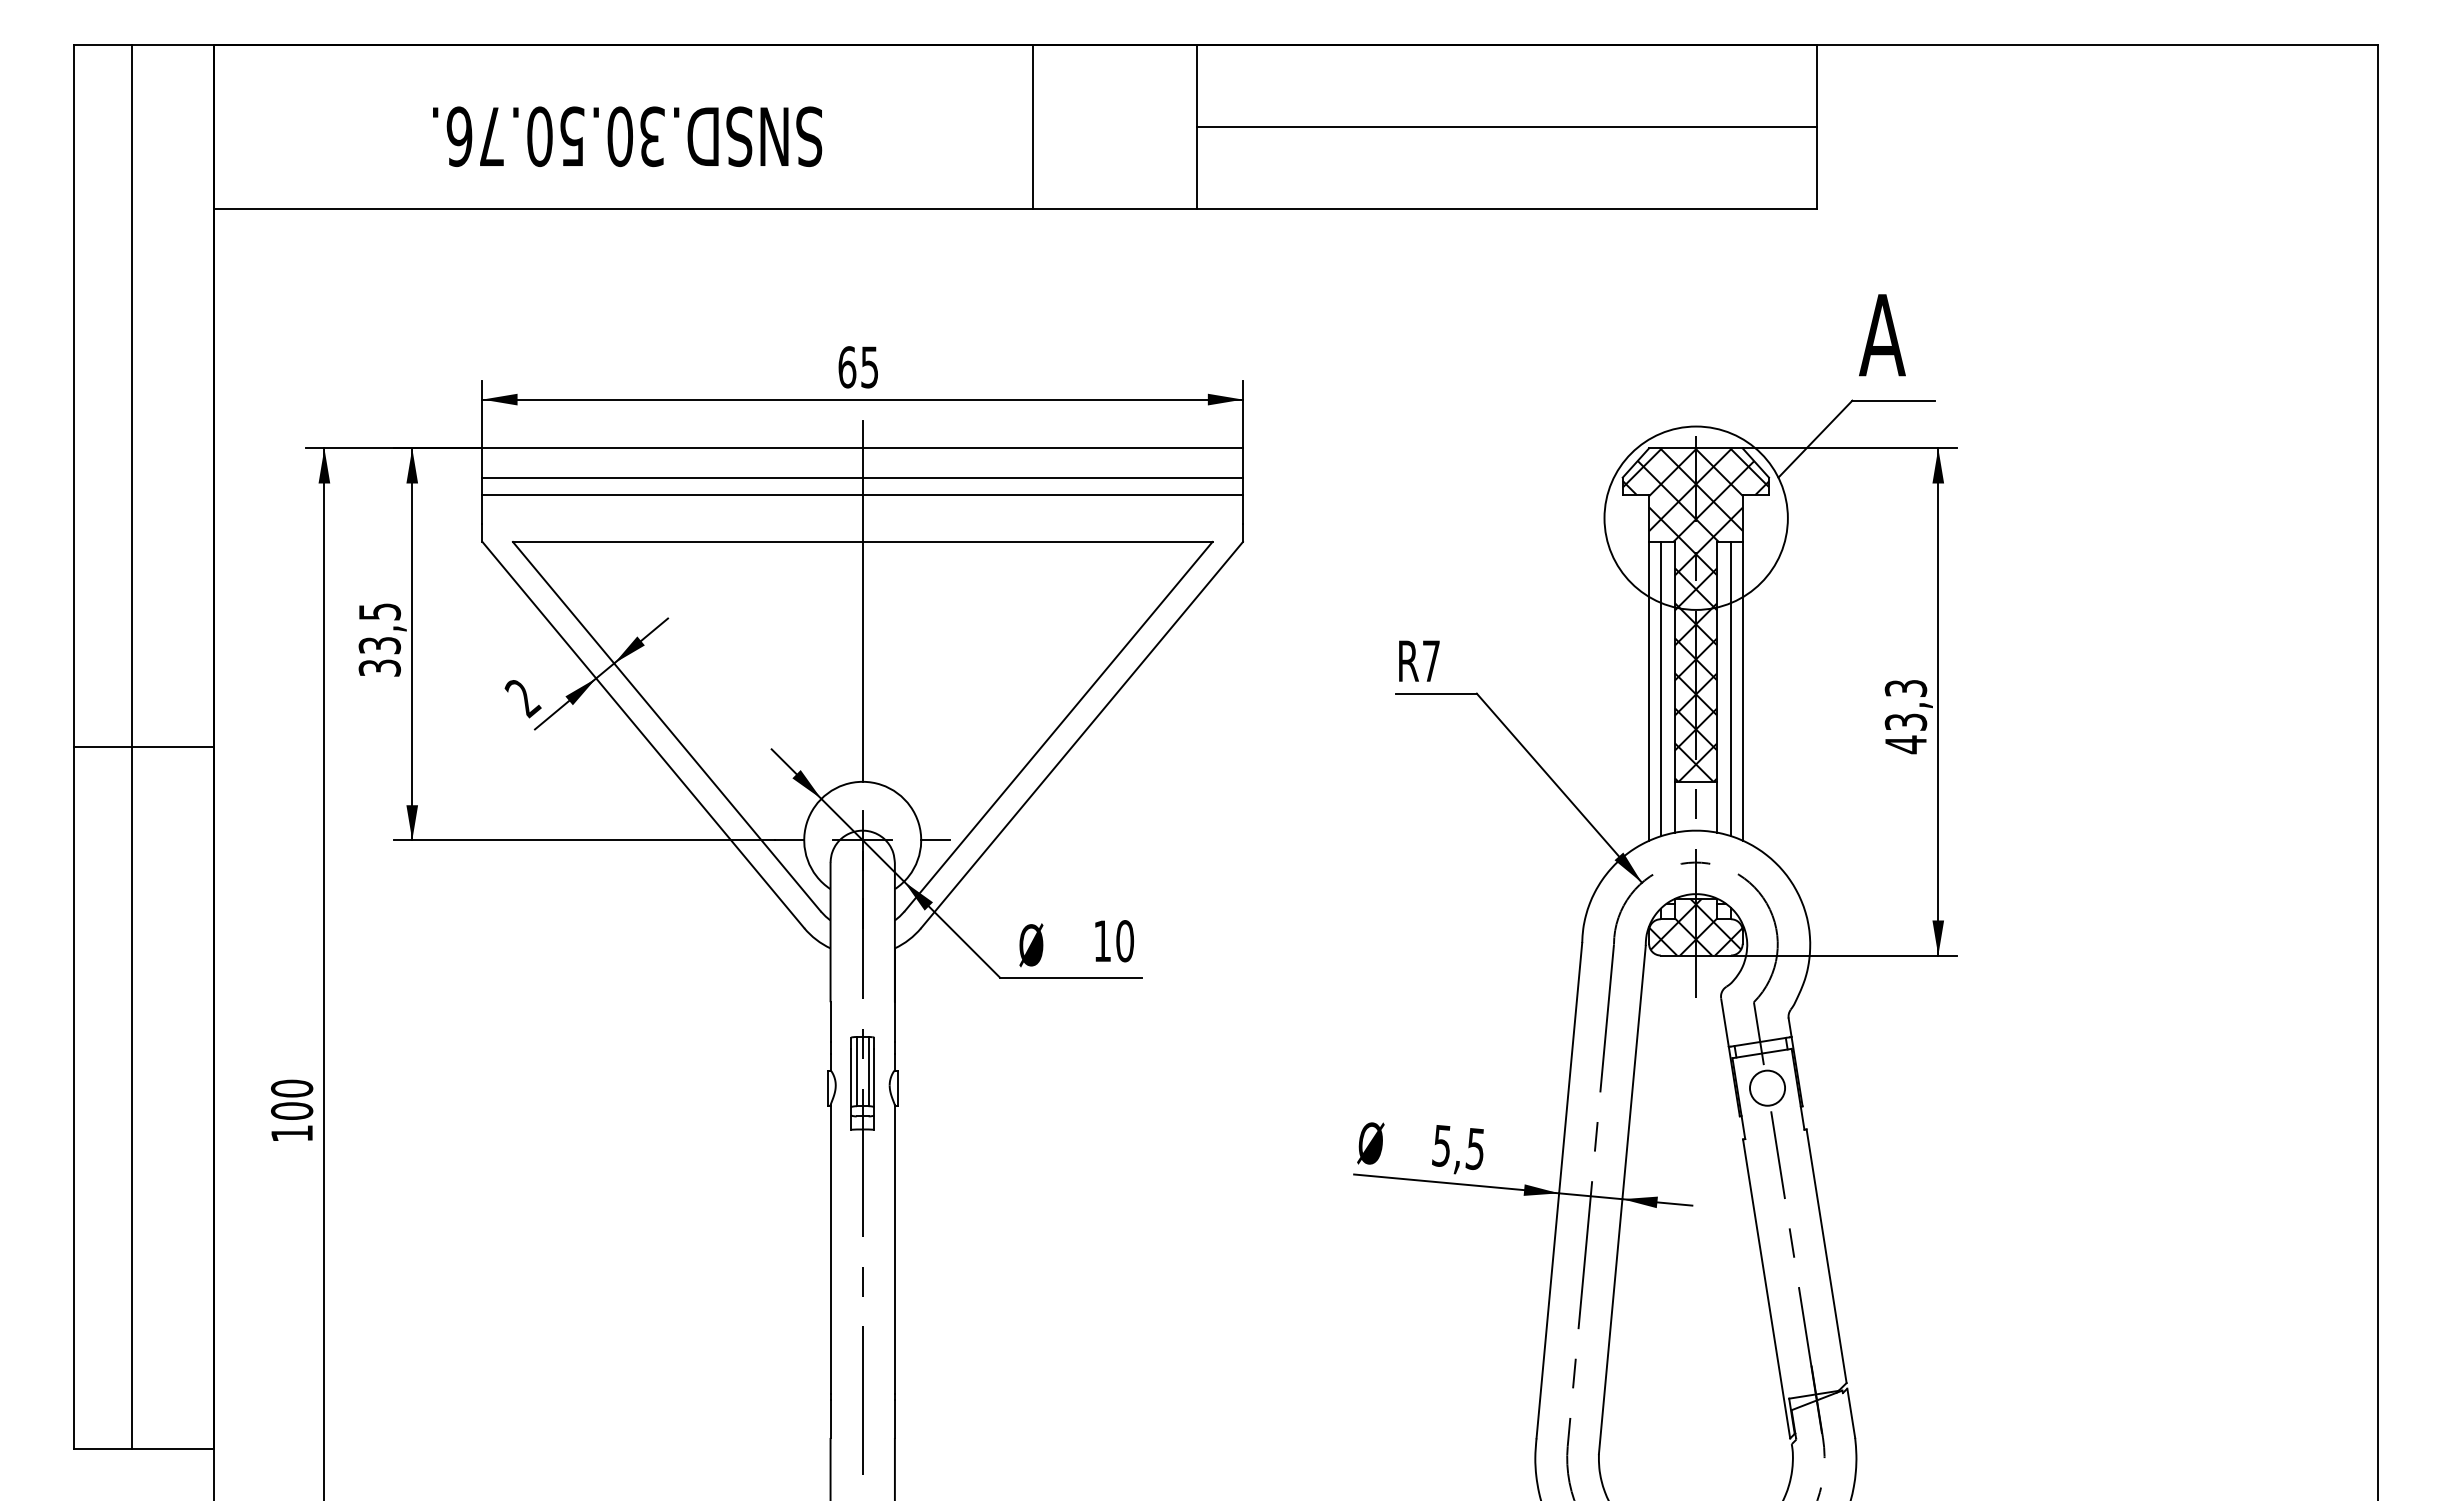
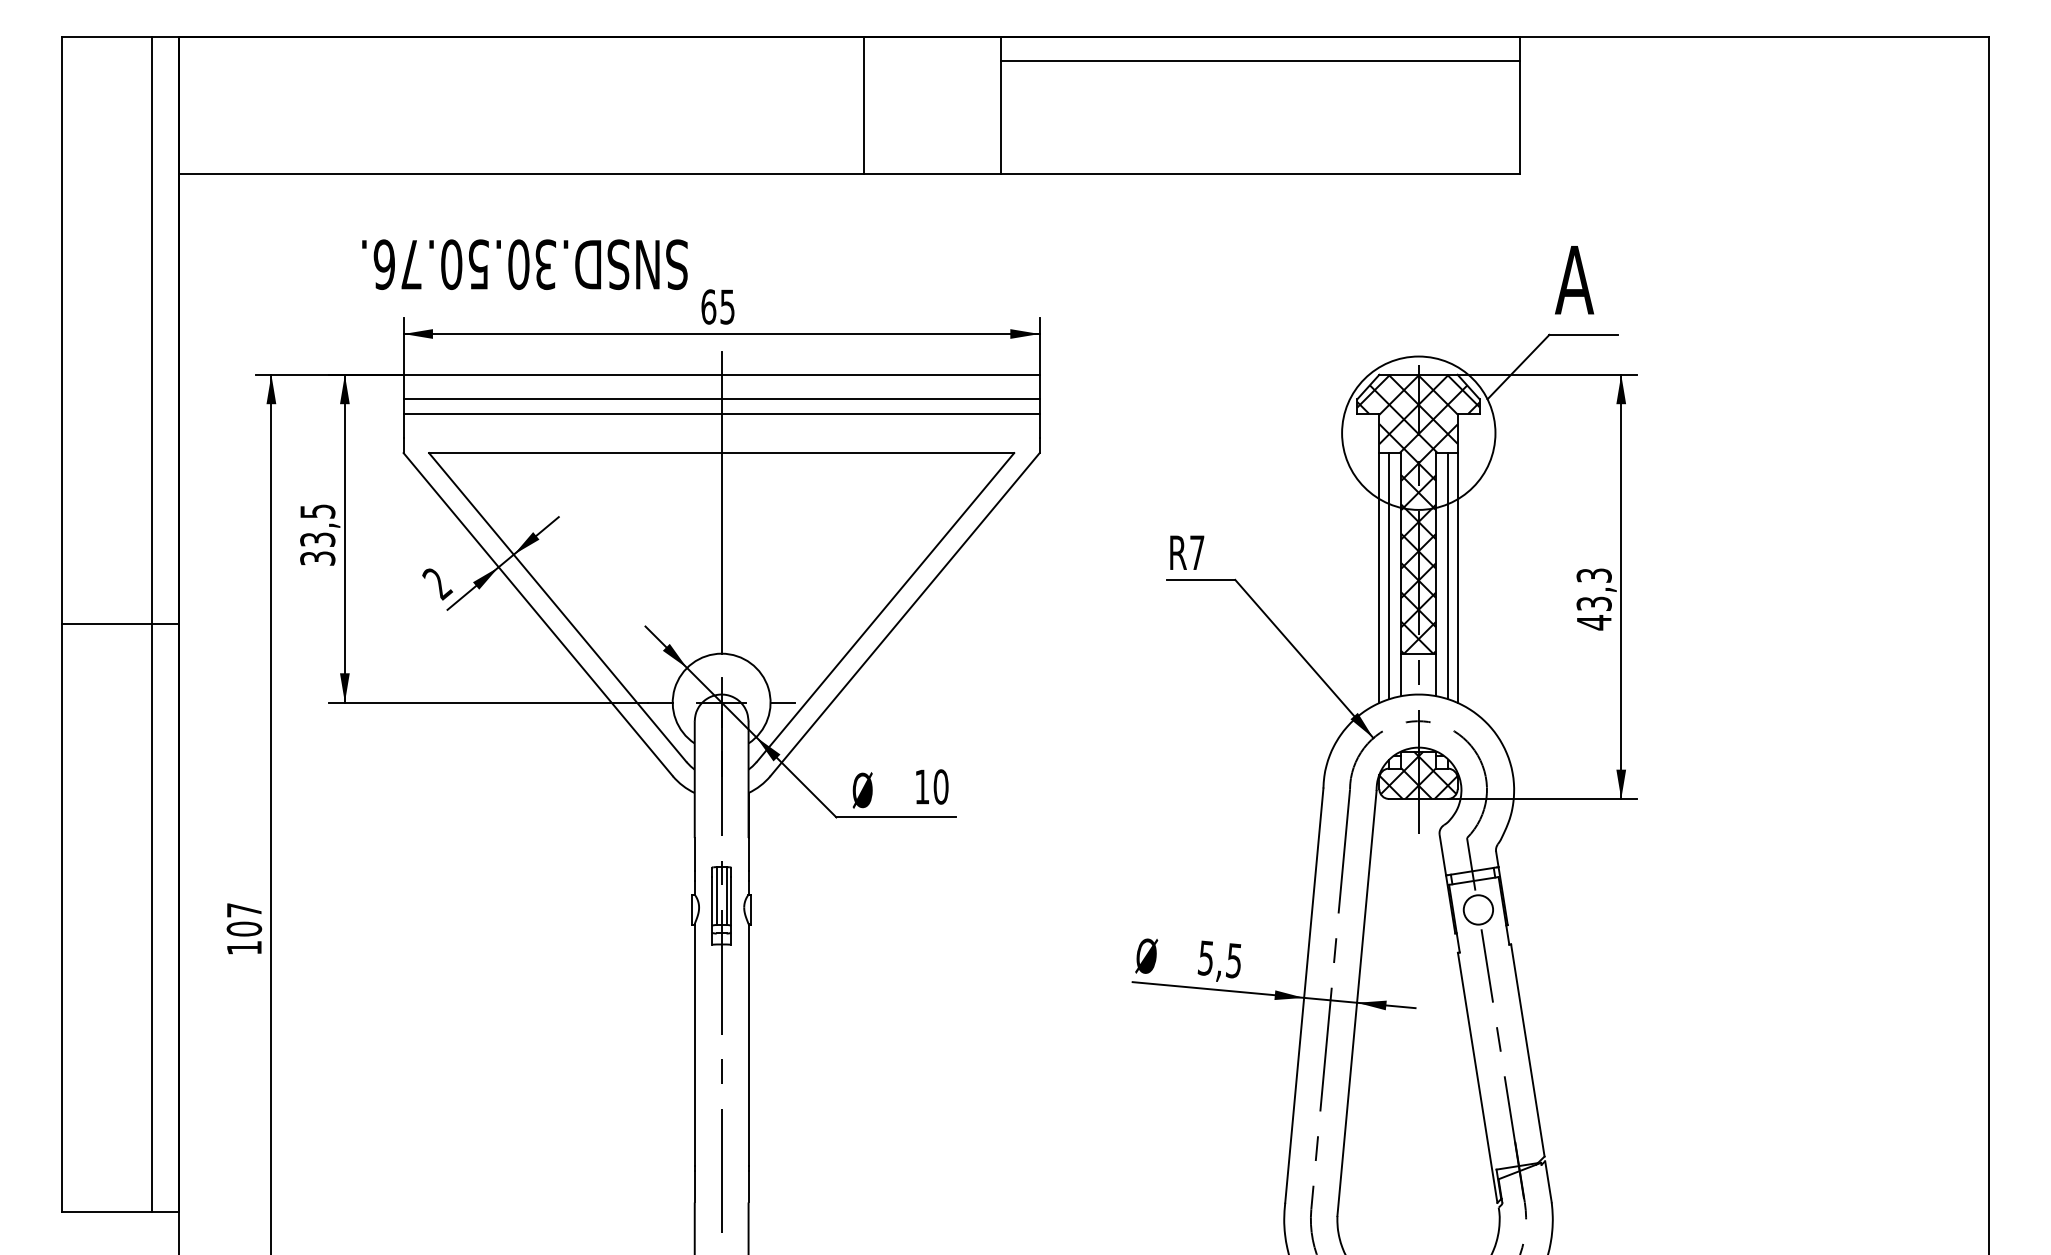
line: (1506, 126) -> (1260, 61), moved
text: (627, 136) -> (524, 264), moved
line: (132, 746) -> (152, 624), moved
text: (292, 1088) -> (244, 910), 100 -> 107

